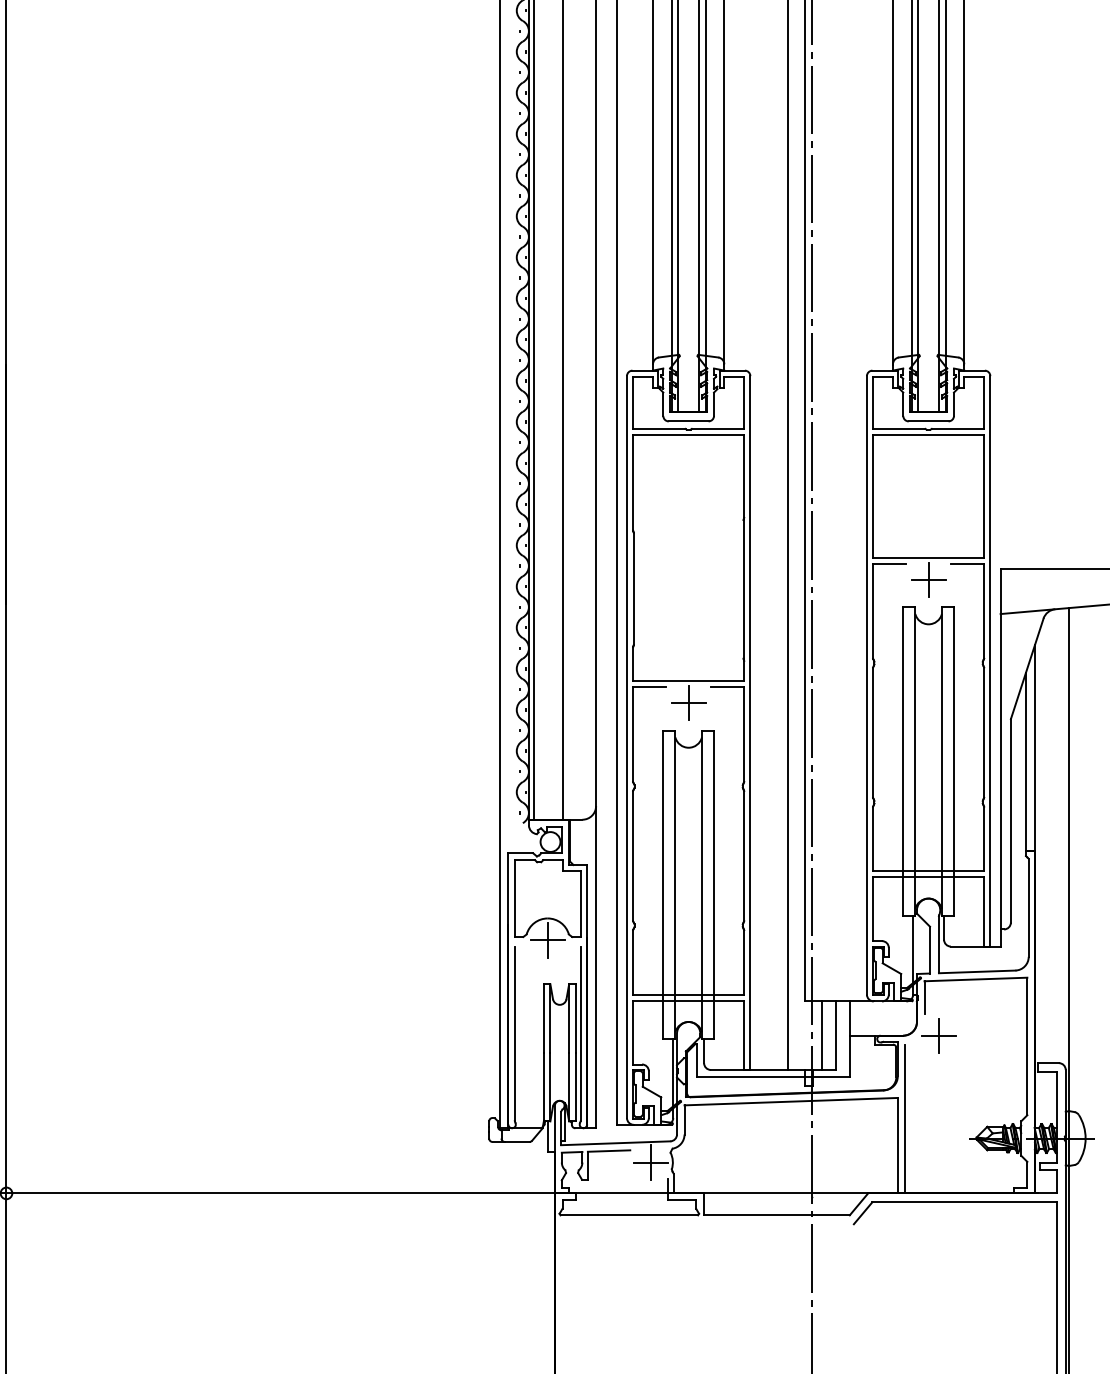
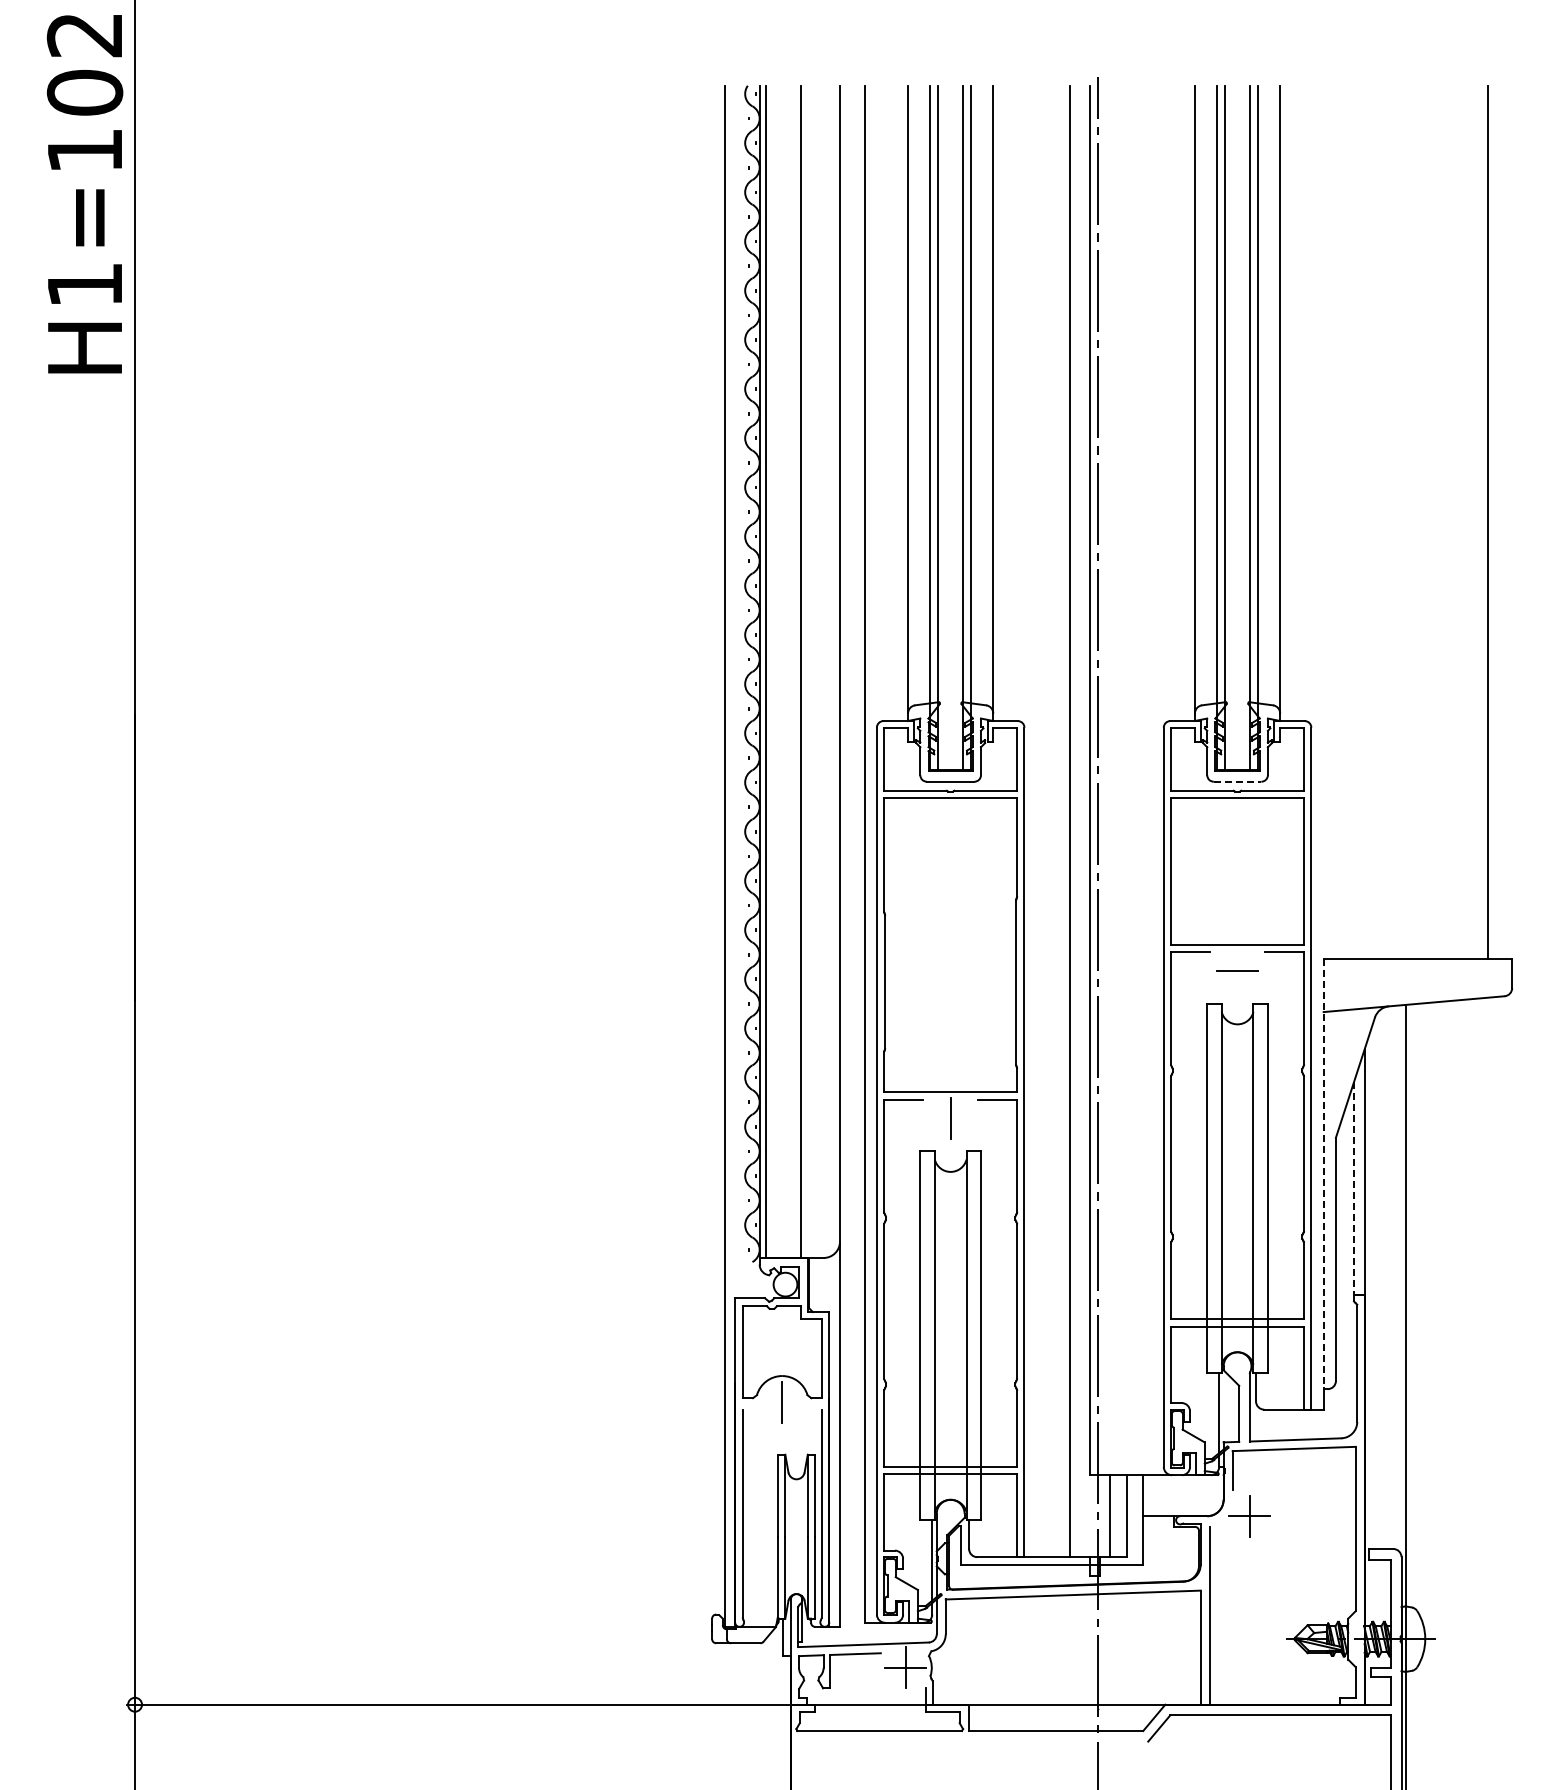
line: (928, 421) -> (1237, 781), solid -> dashed
line: (928, 579) -> (1237, 970), removed
line: (688, 703) -> (950, 1118), removed
line: (1000, 749) -> (1323, 1174), solid -> dashed
line: (1025, 762) -> (1353, 1189), solid -> dashed
line: (547, 940) -> (781, 1402), removed

